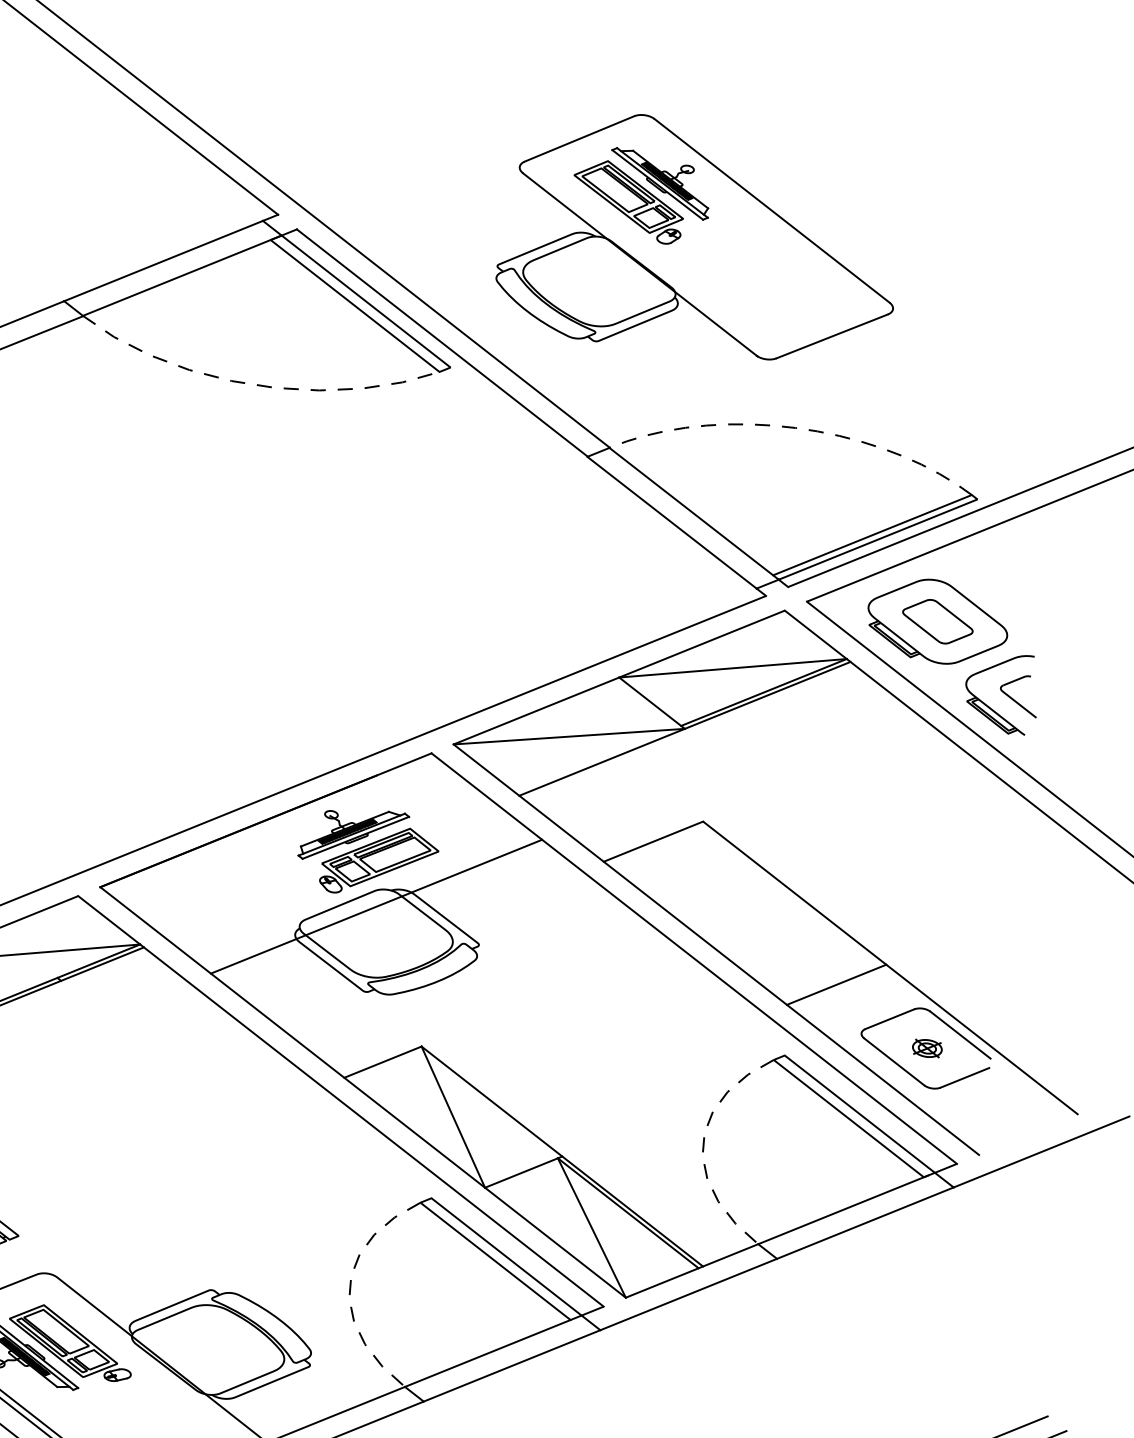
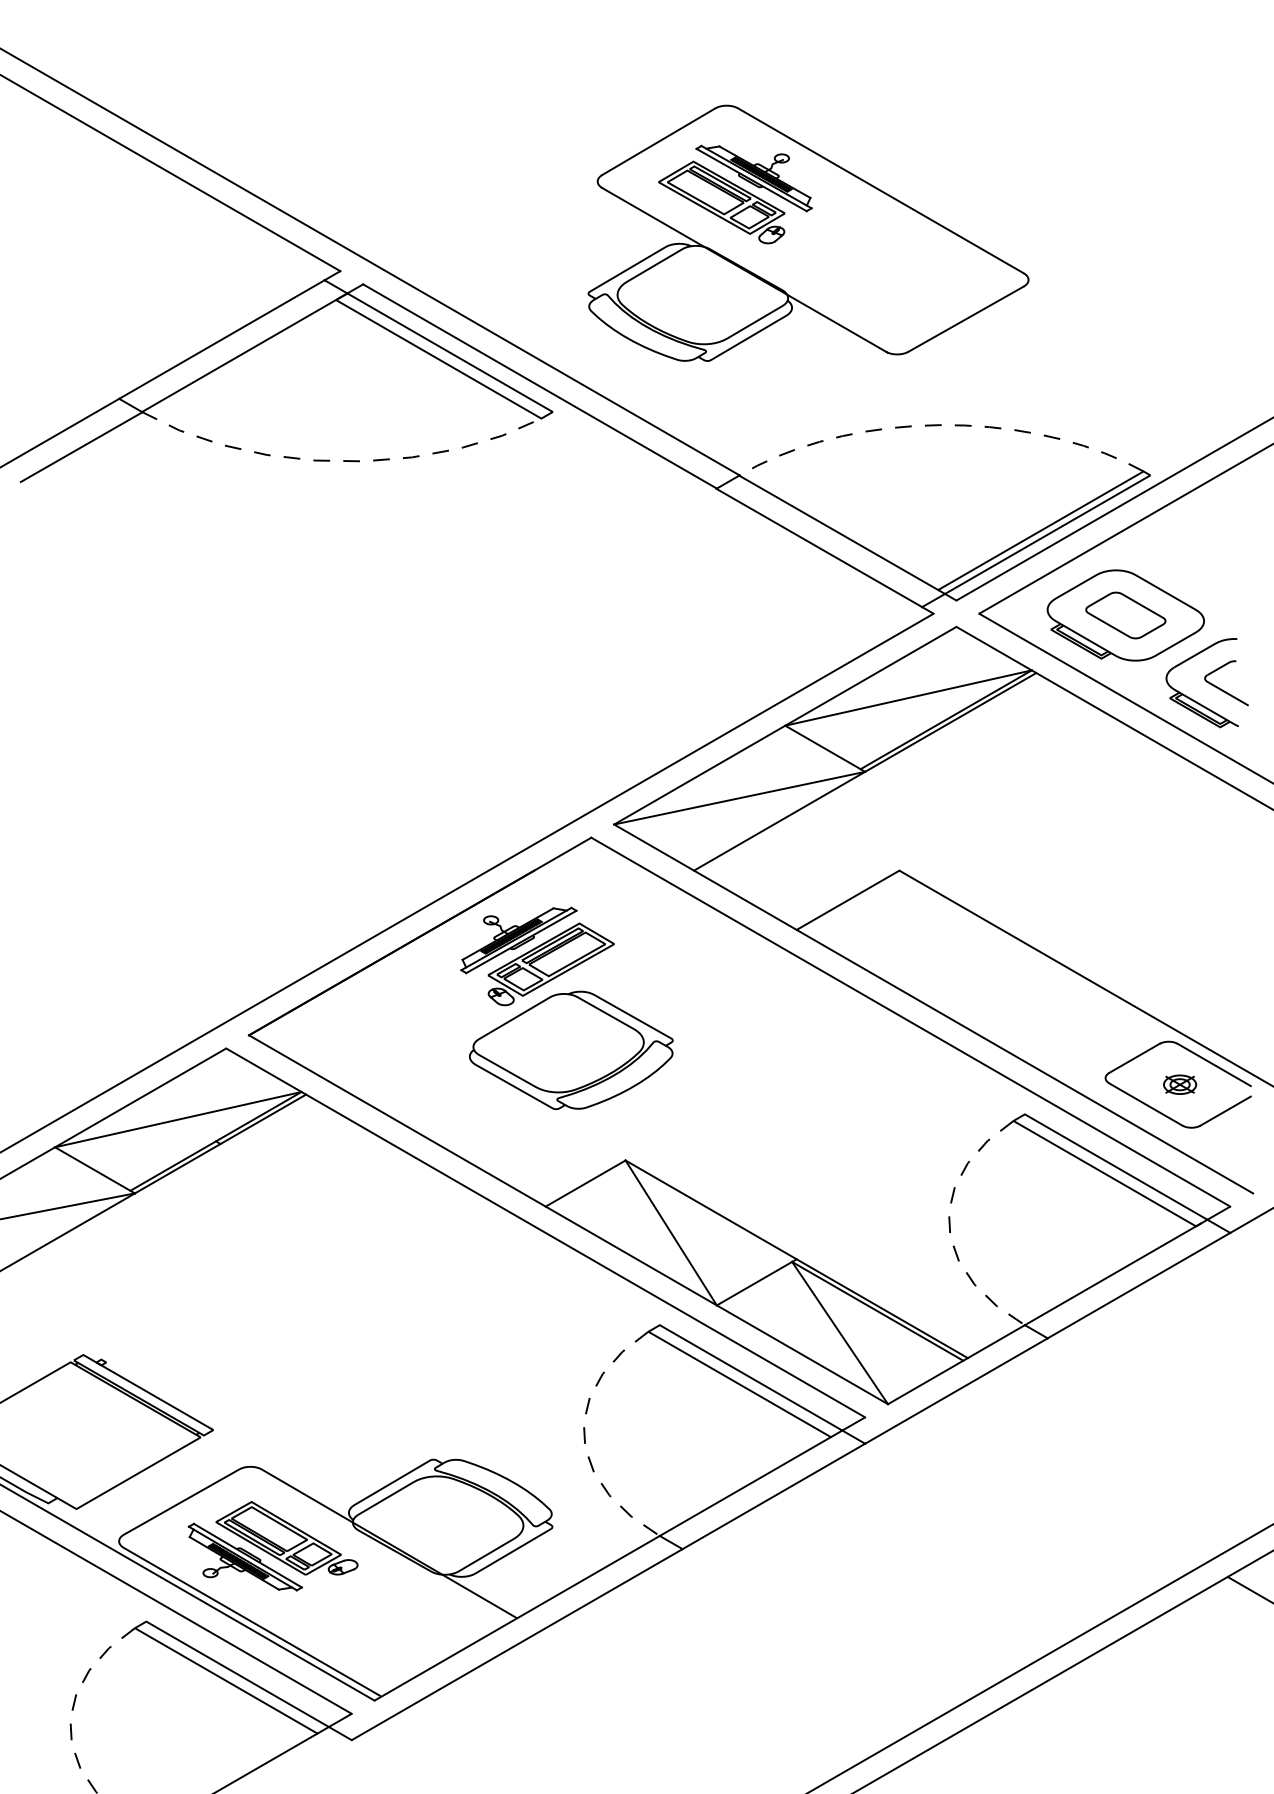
line: (376, 906) -> (554, 1013), removed
line: (836, 984) -> (1070, 1028), removed

